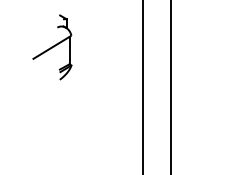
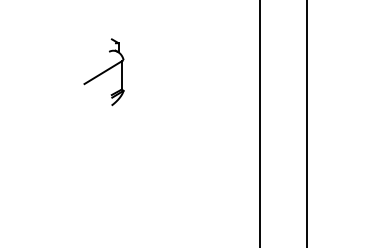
part: (52, 47) -> (104, 72), size x0.6

